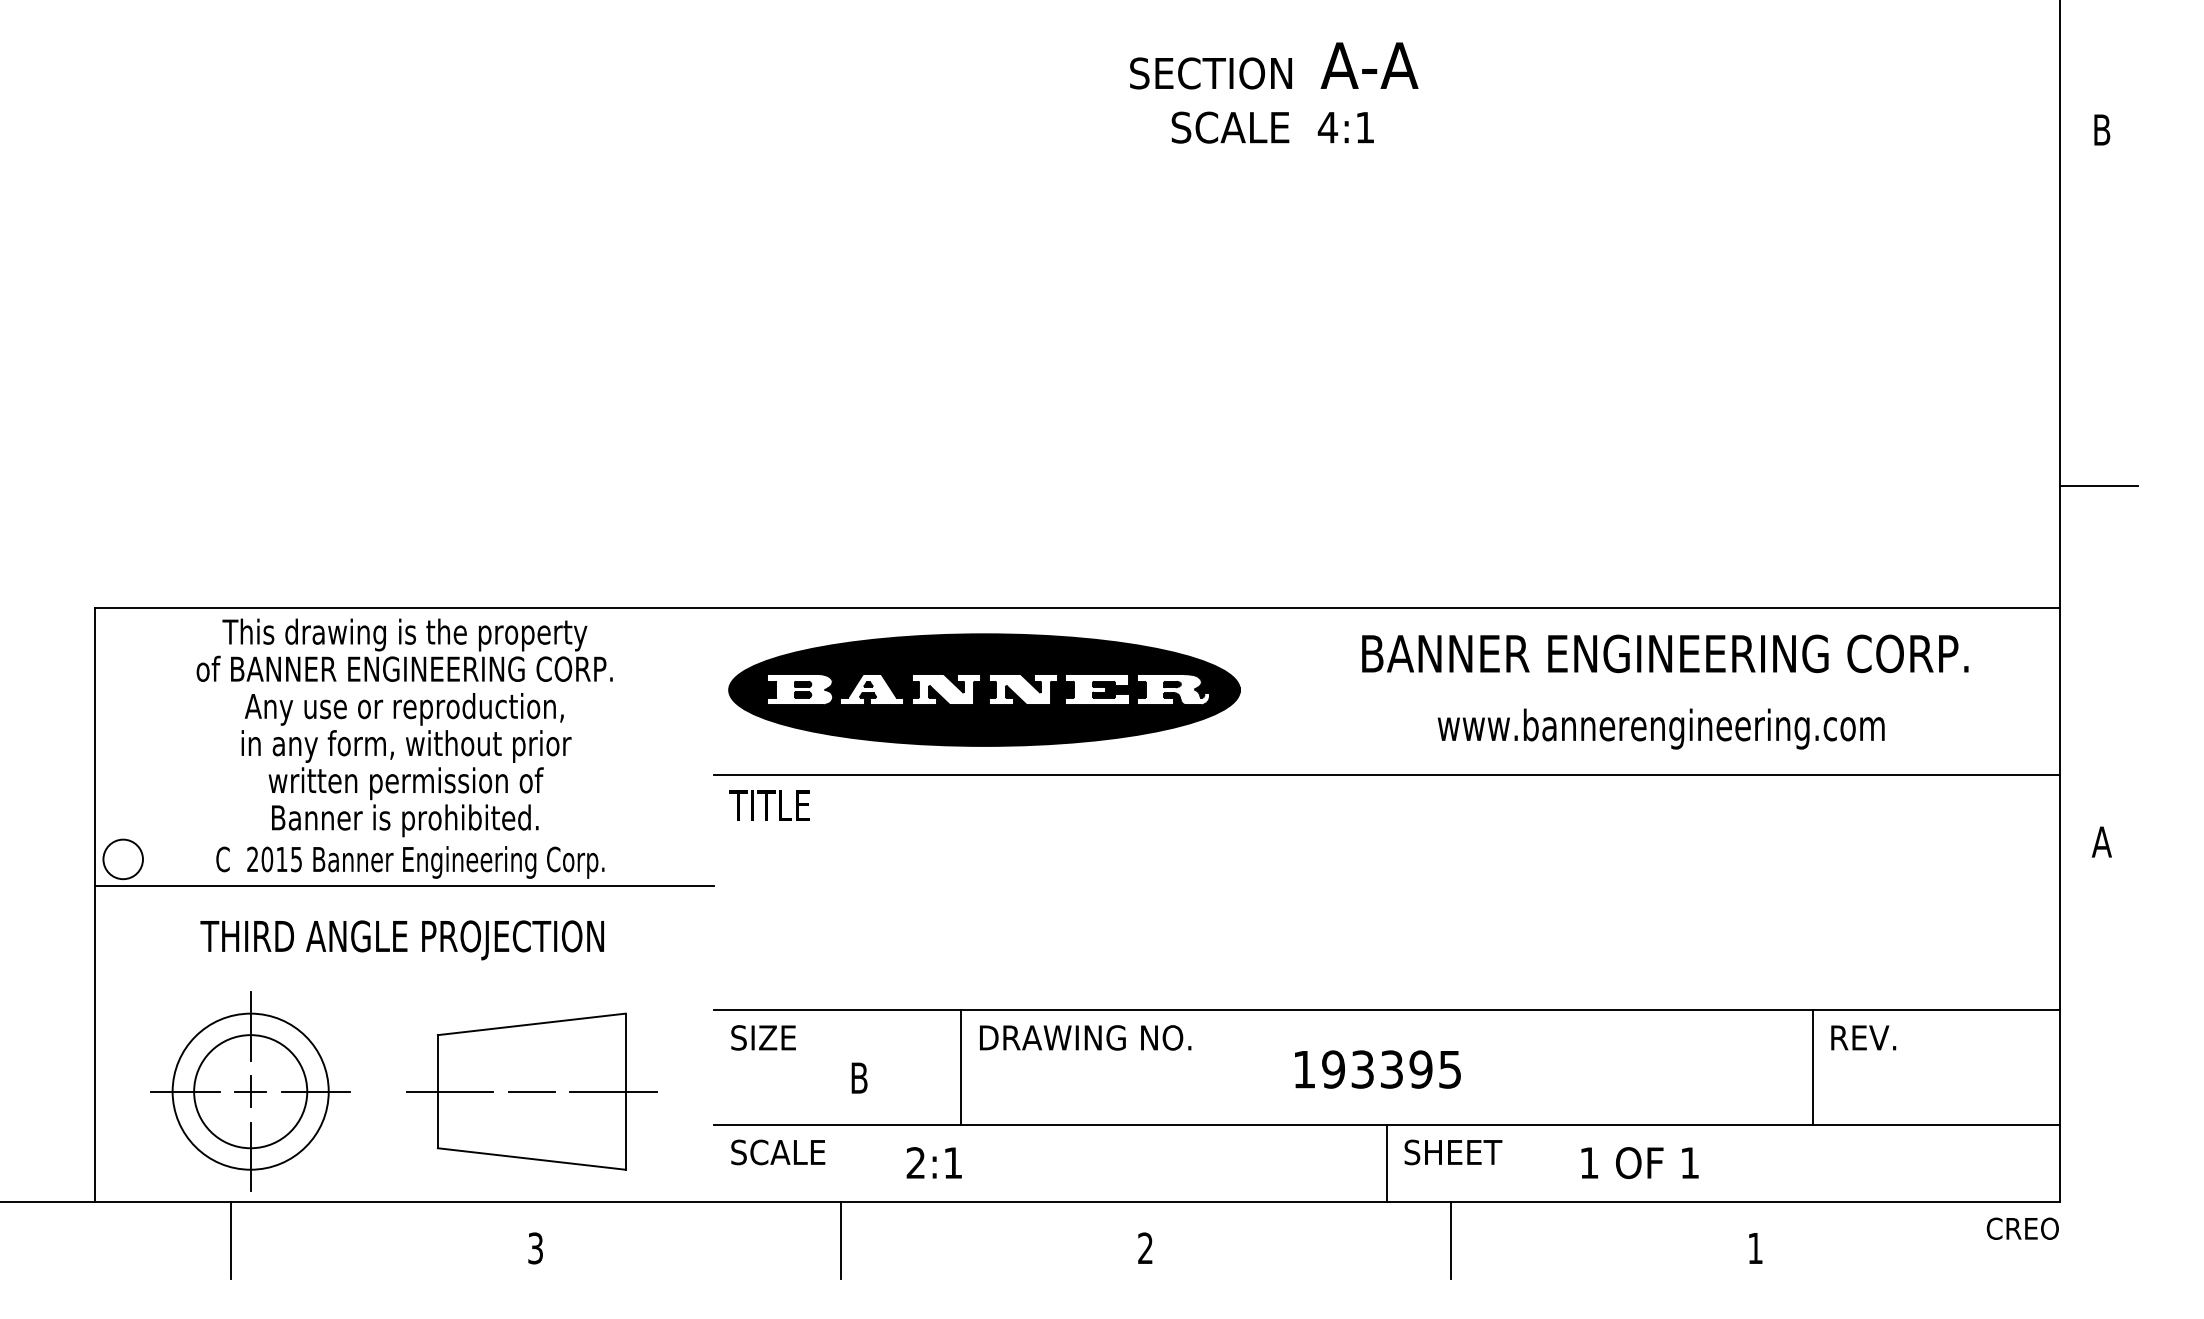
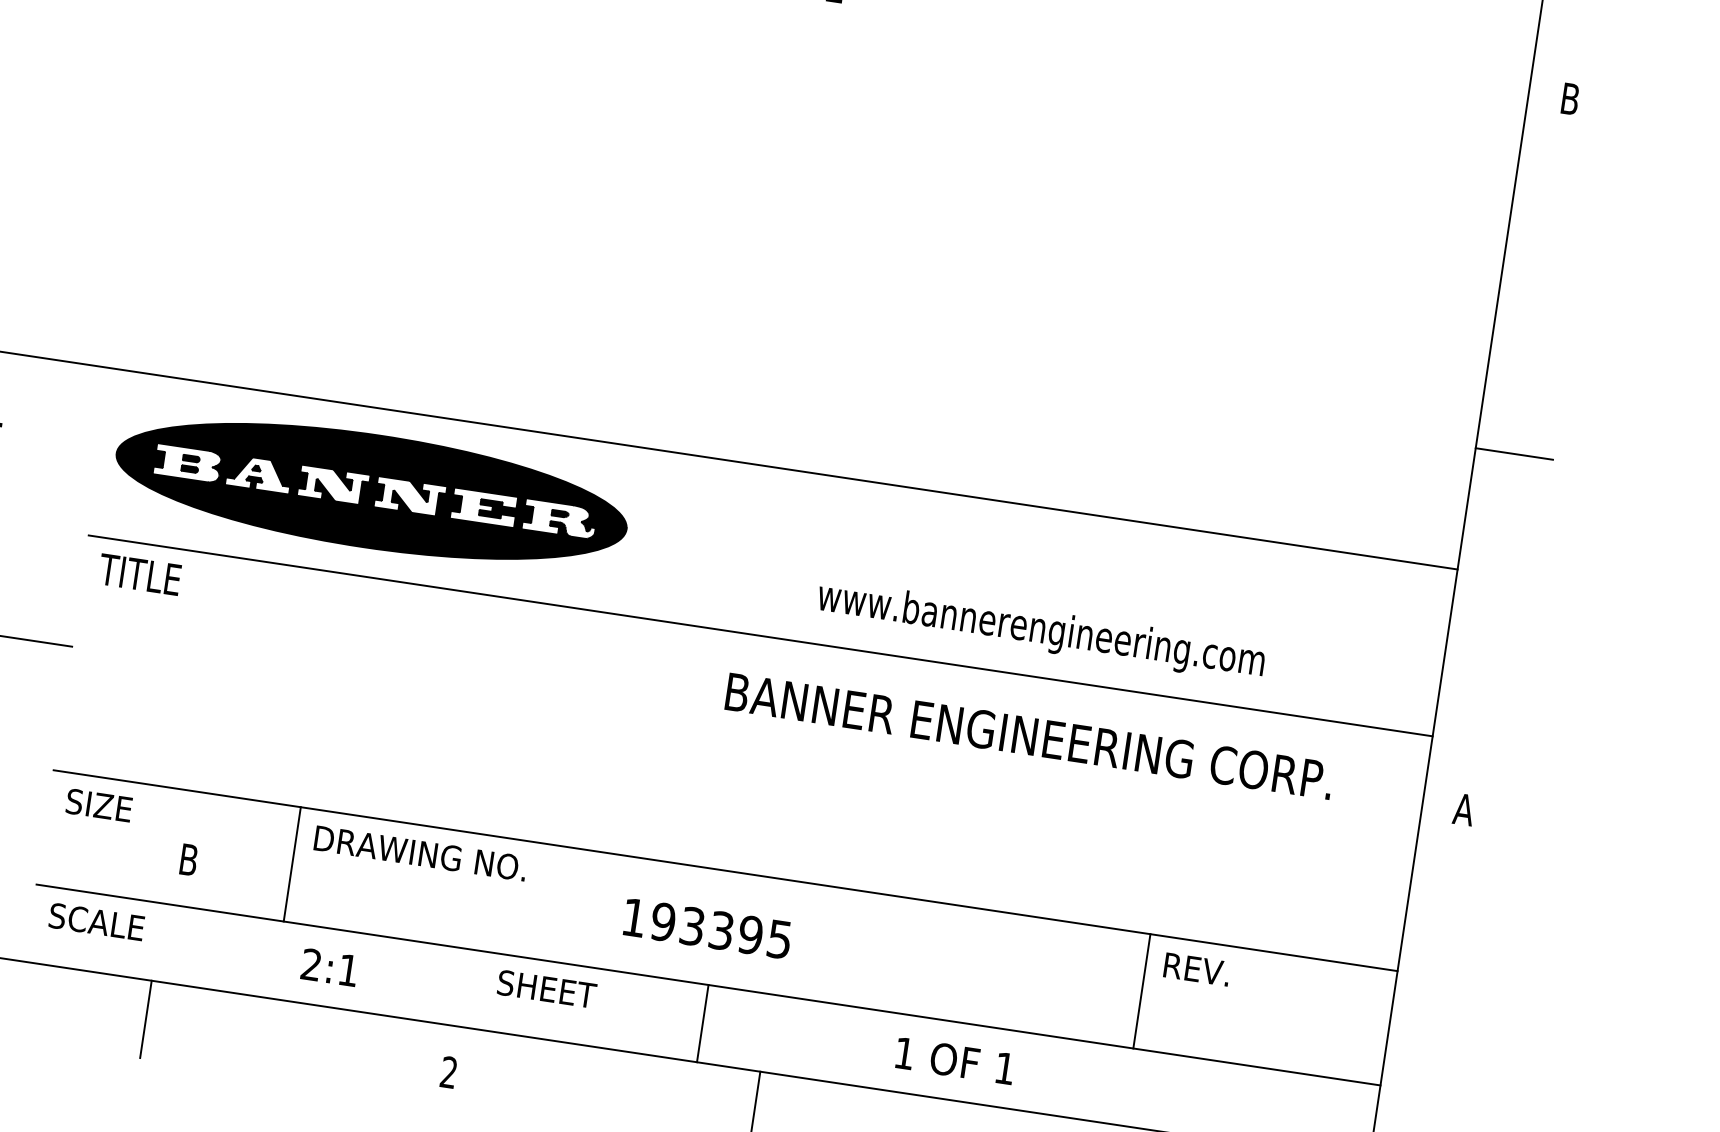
text: (1665, 653) -> (1029, 736), moved
text: (1453, 1152) -> (547, 989), moved
text: (933, 1162) -> (329, 966), moved

